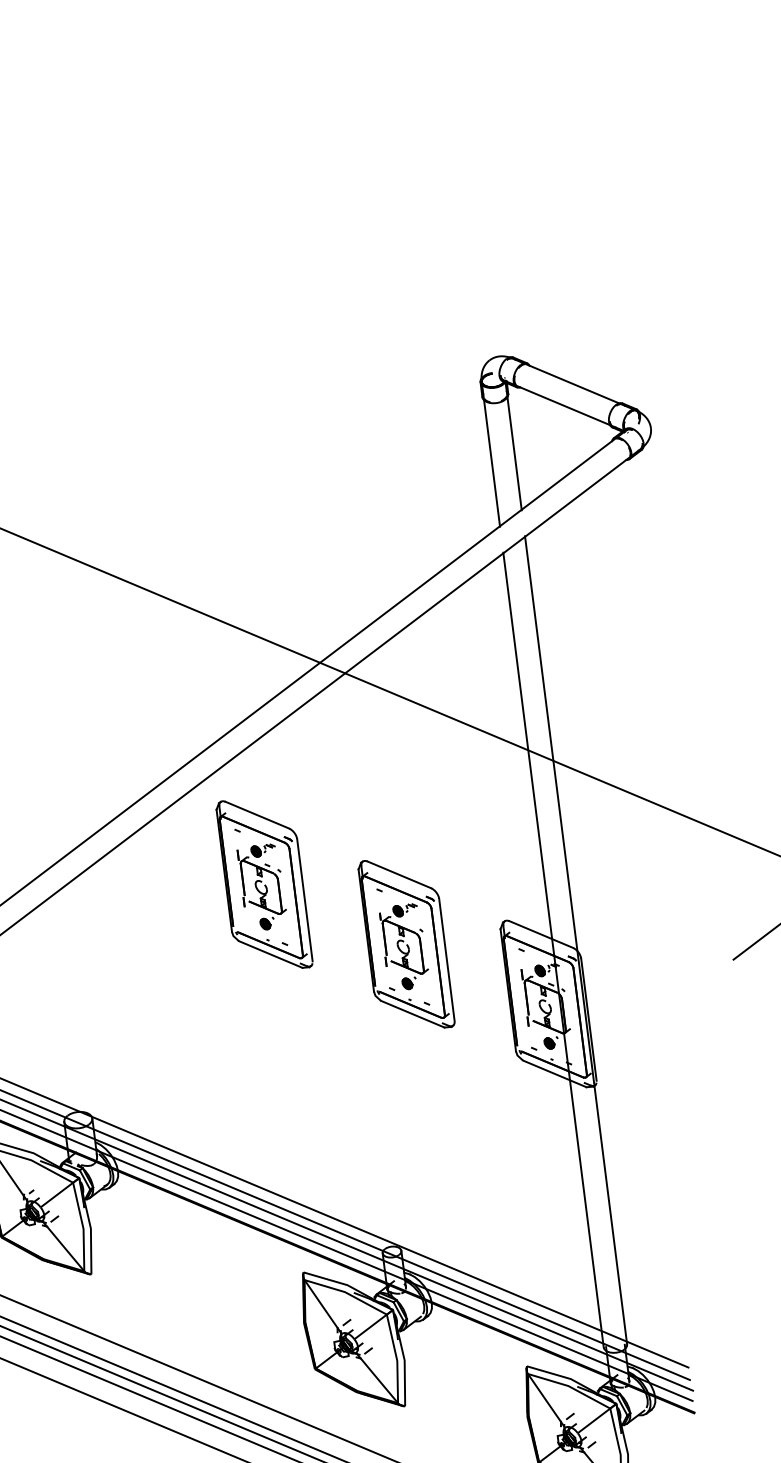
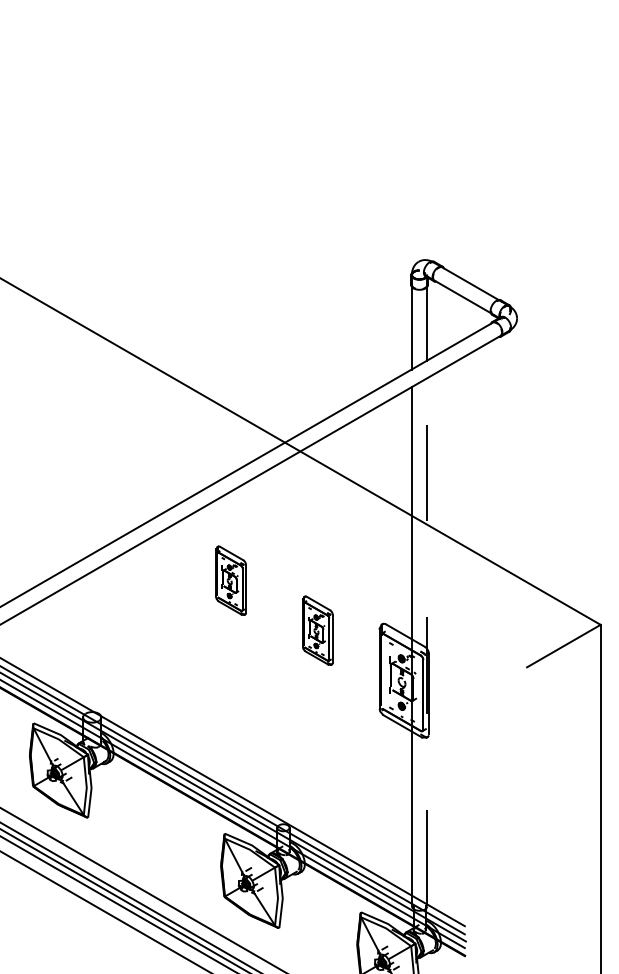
part: (263, 884) -> (230, 580), size x0.6
line: (576, 939) -> (427, 641), solid -> dashed
part: (405, 943) -> (317, 630), size x0.6

